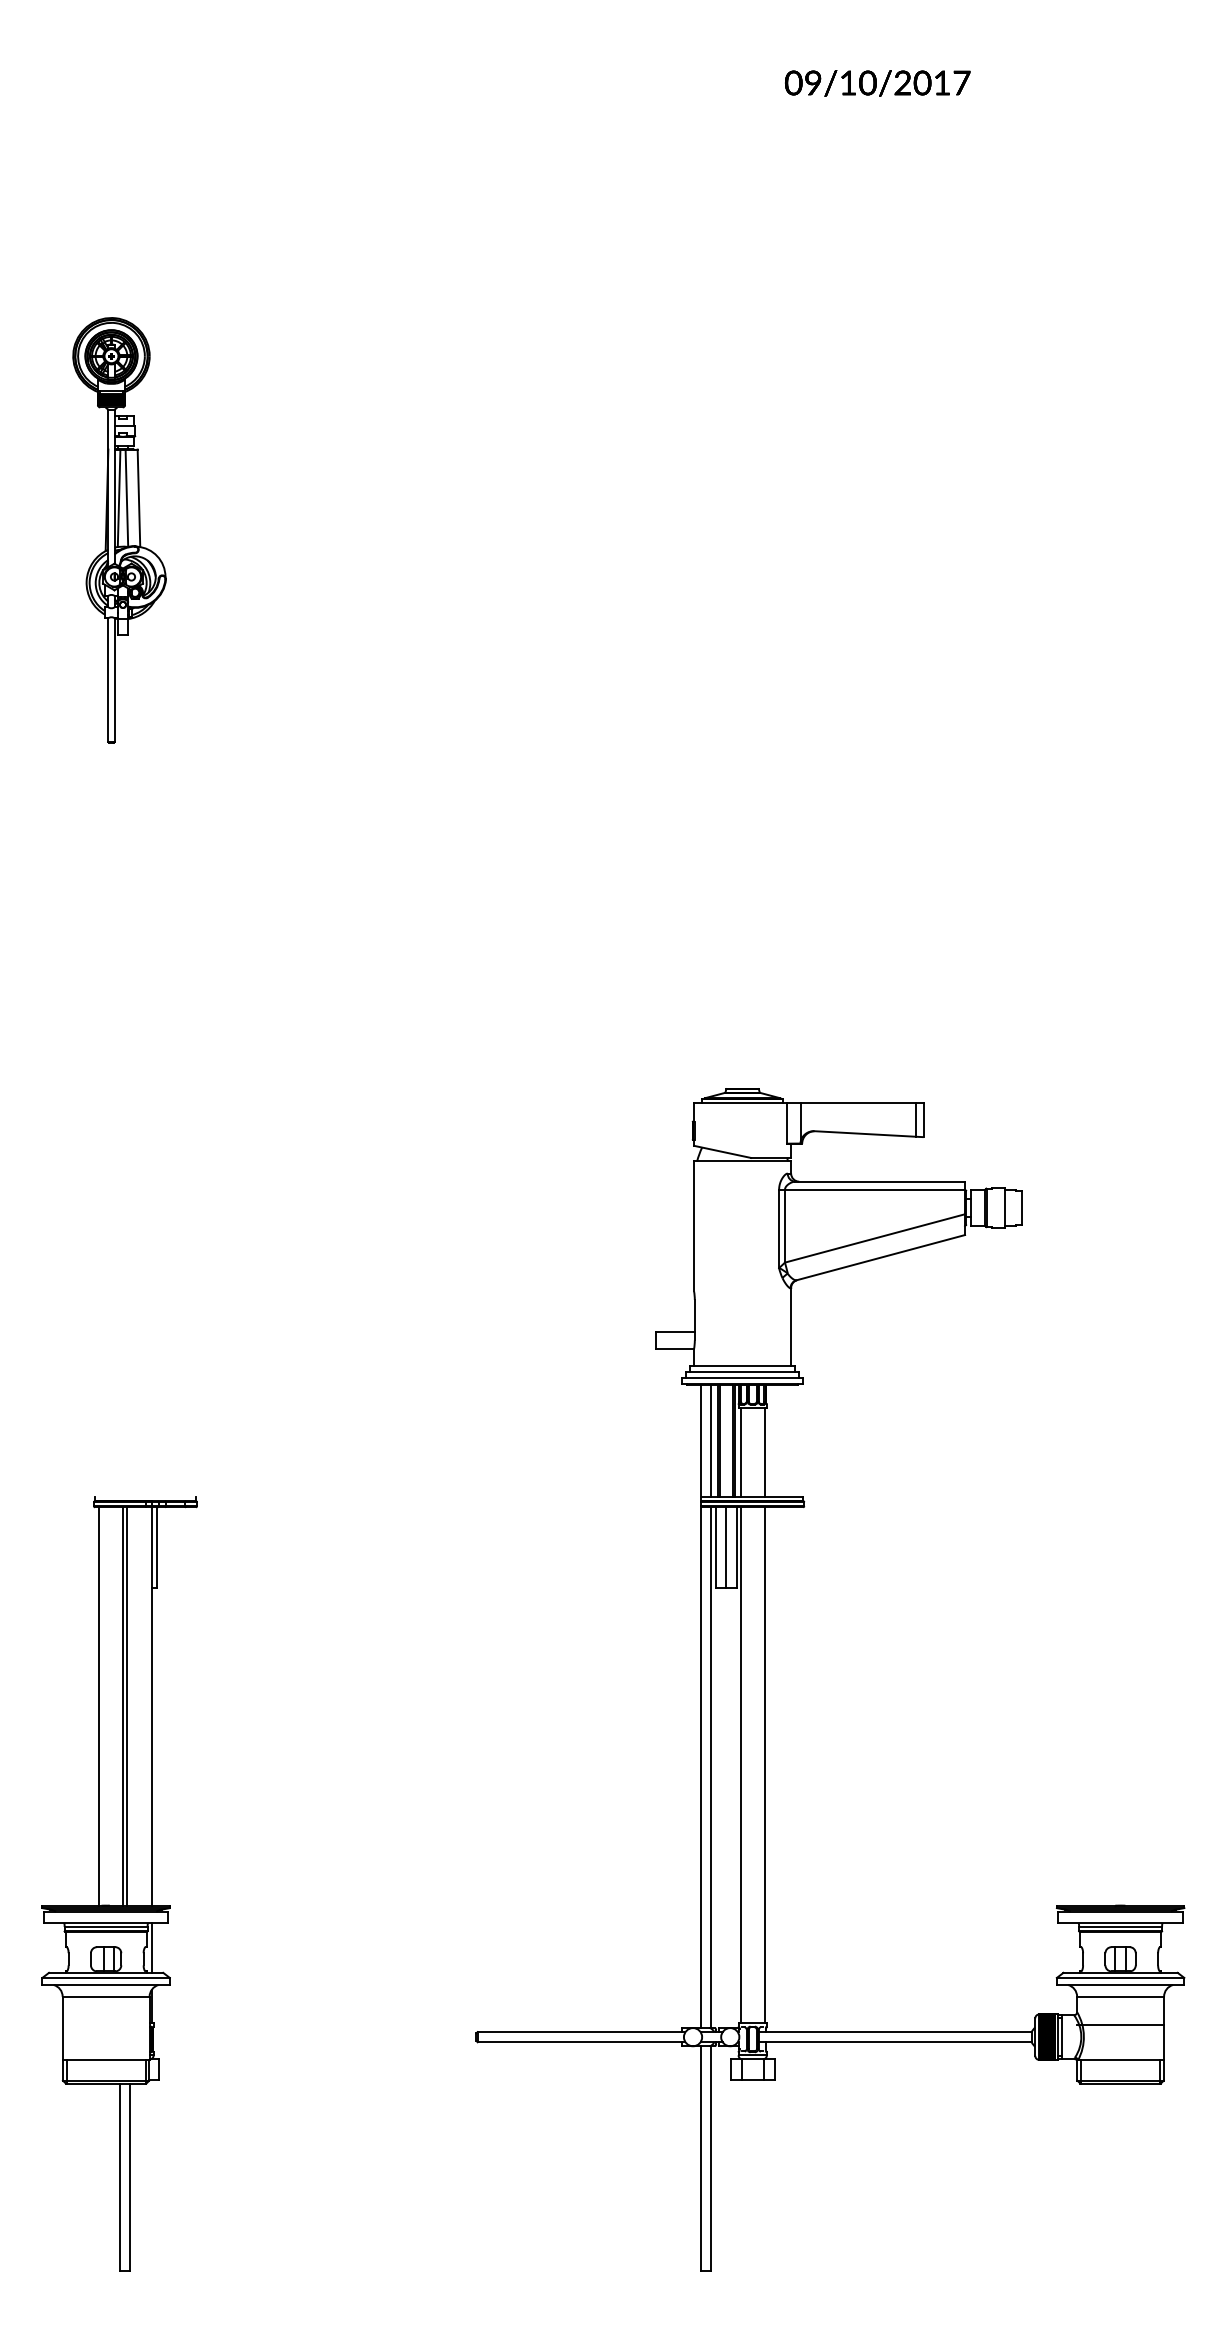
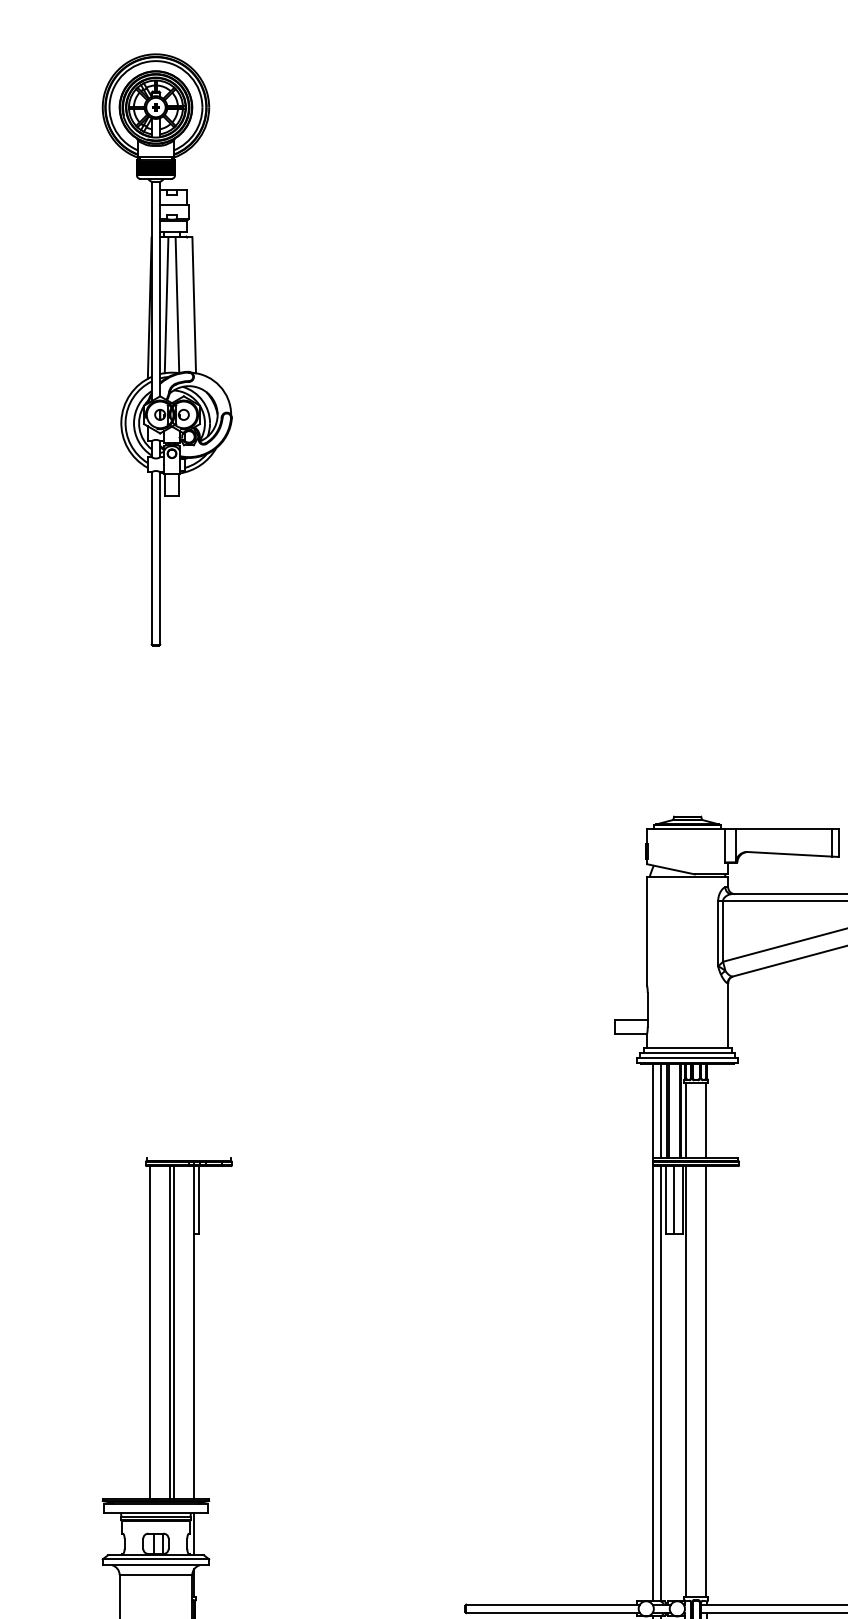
part: (119, 530) -> (167, 350), size x1.67

